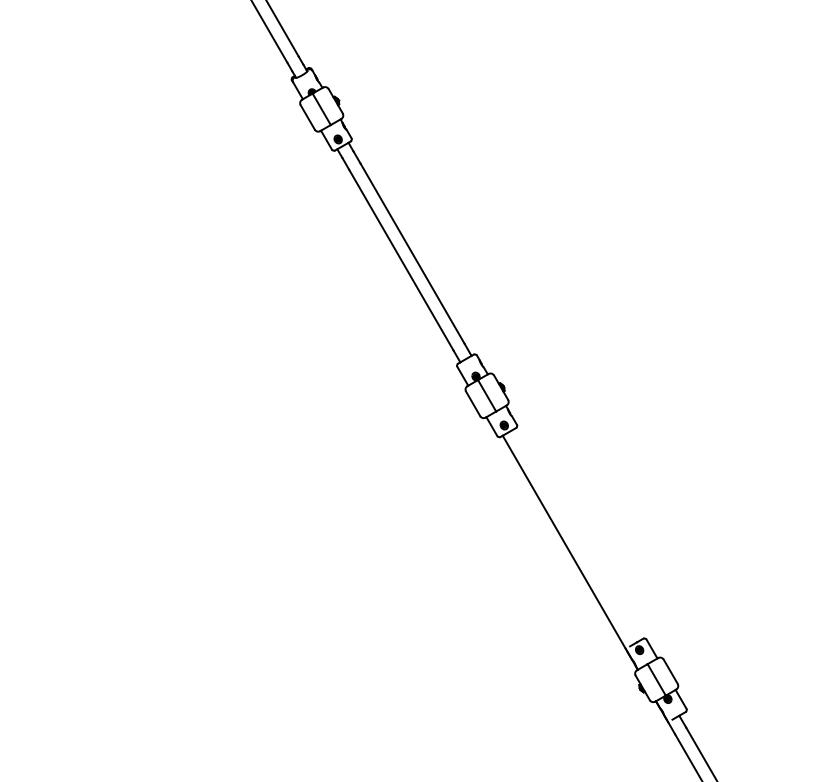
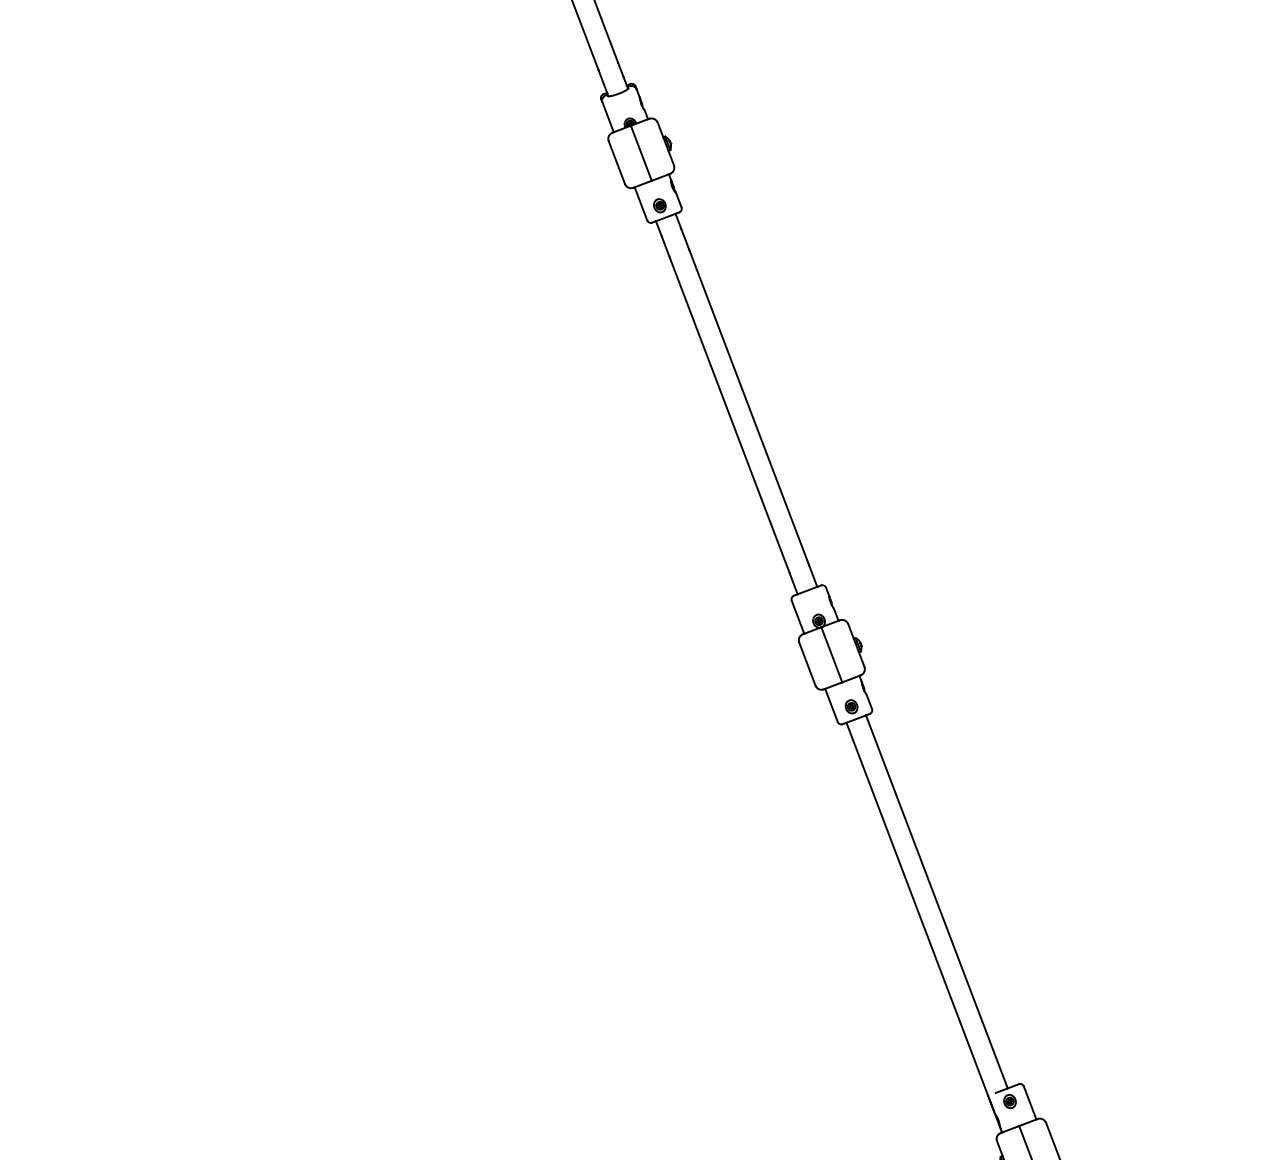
line: (574, 535) -> (935, 901), added

